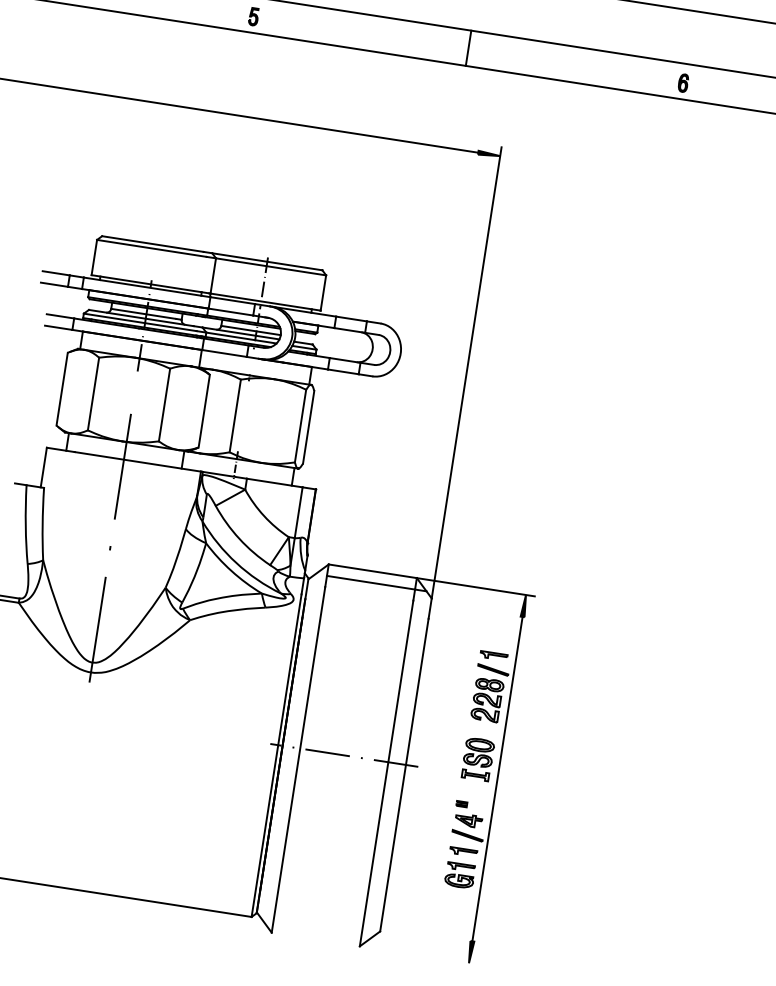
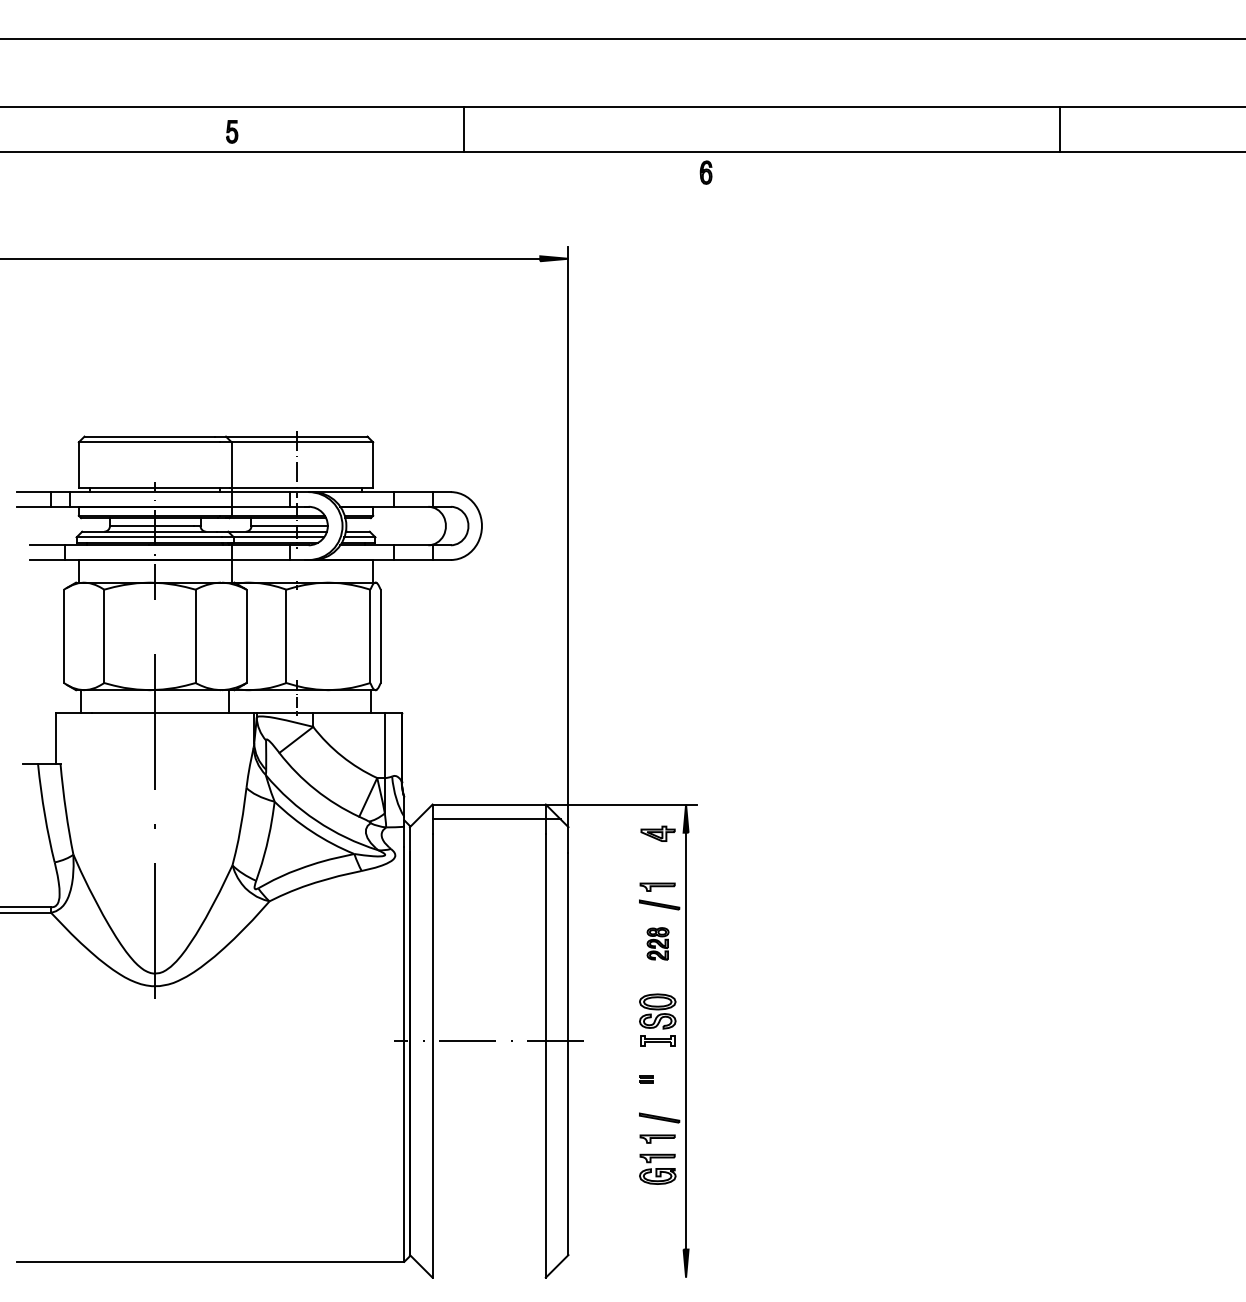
line: (468, 48) -> (463, 129), moved
part: (682, 82) -> (705, 172), moved
part: (487, 699) -> (657, 943), size x0.6
part: (468, 820) -> (657, 833), moved

